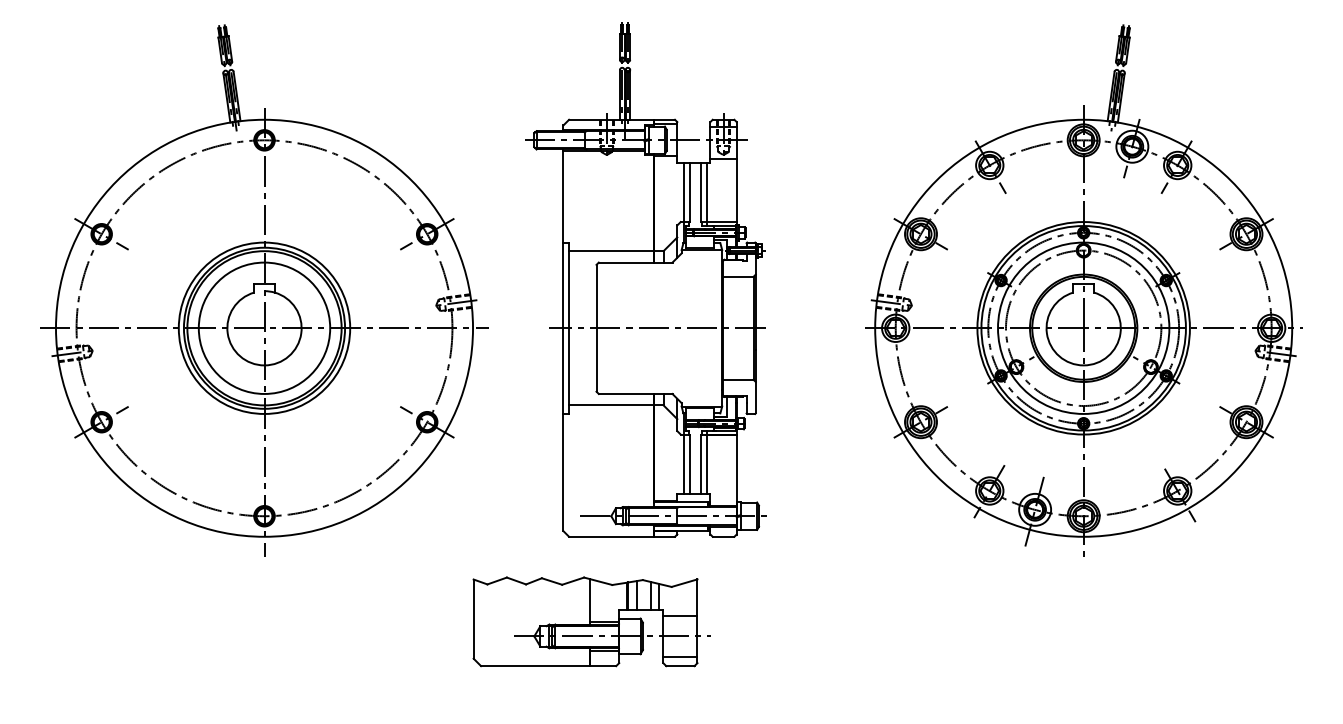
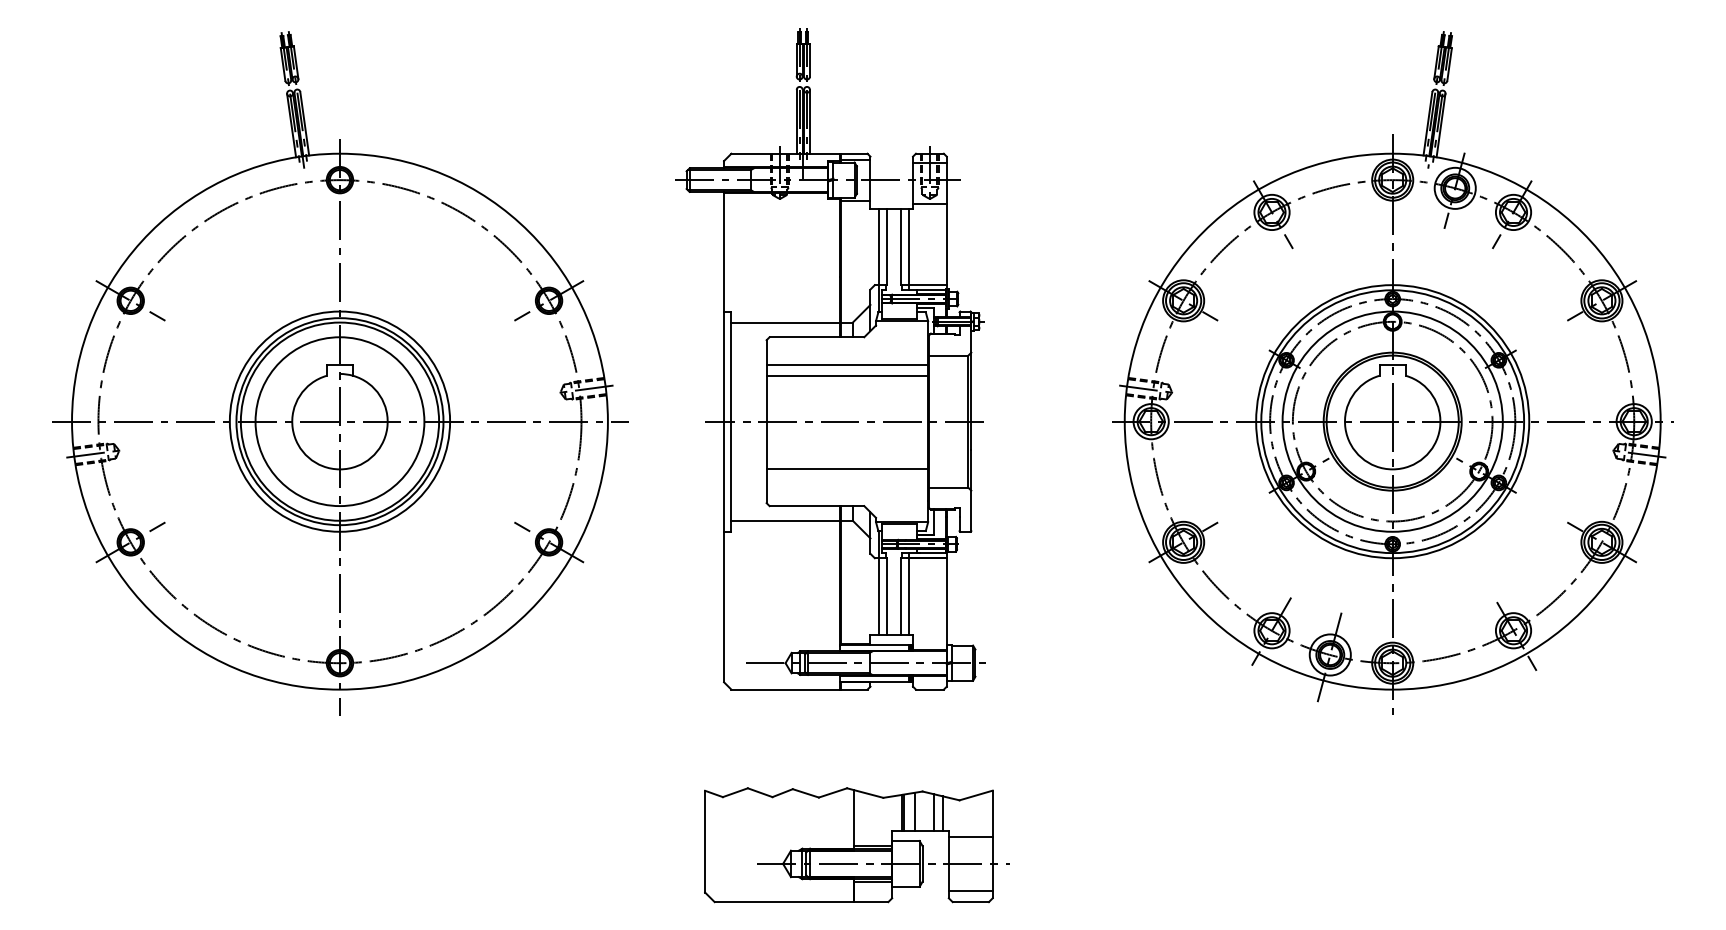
line: (659, 284) -> (847, 365), added
line: (659, 292) -> (847, 375), added
line: (659, 365) -> (847, 469), added
part: (591, 621) -> (856, 844), moved

